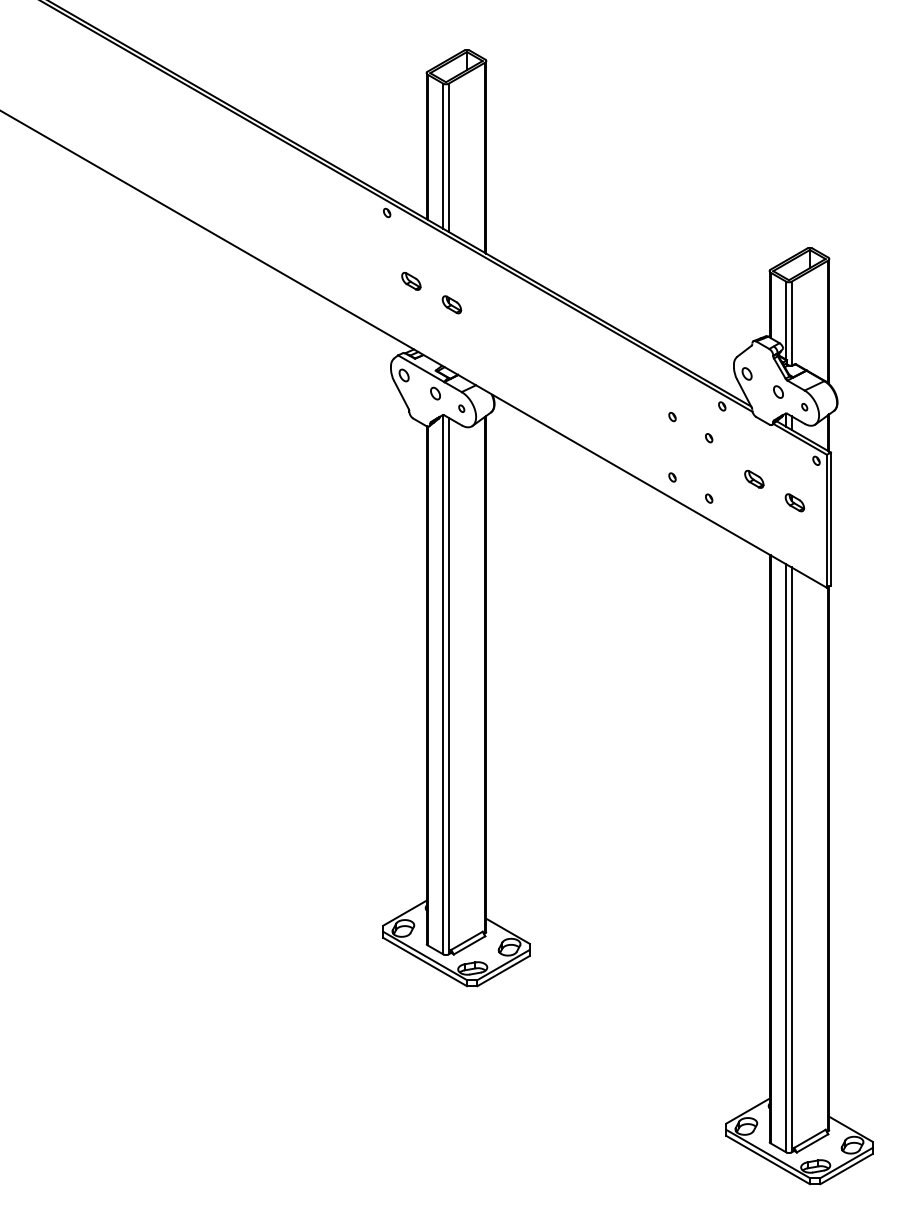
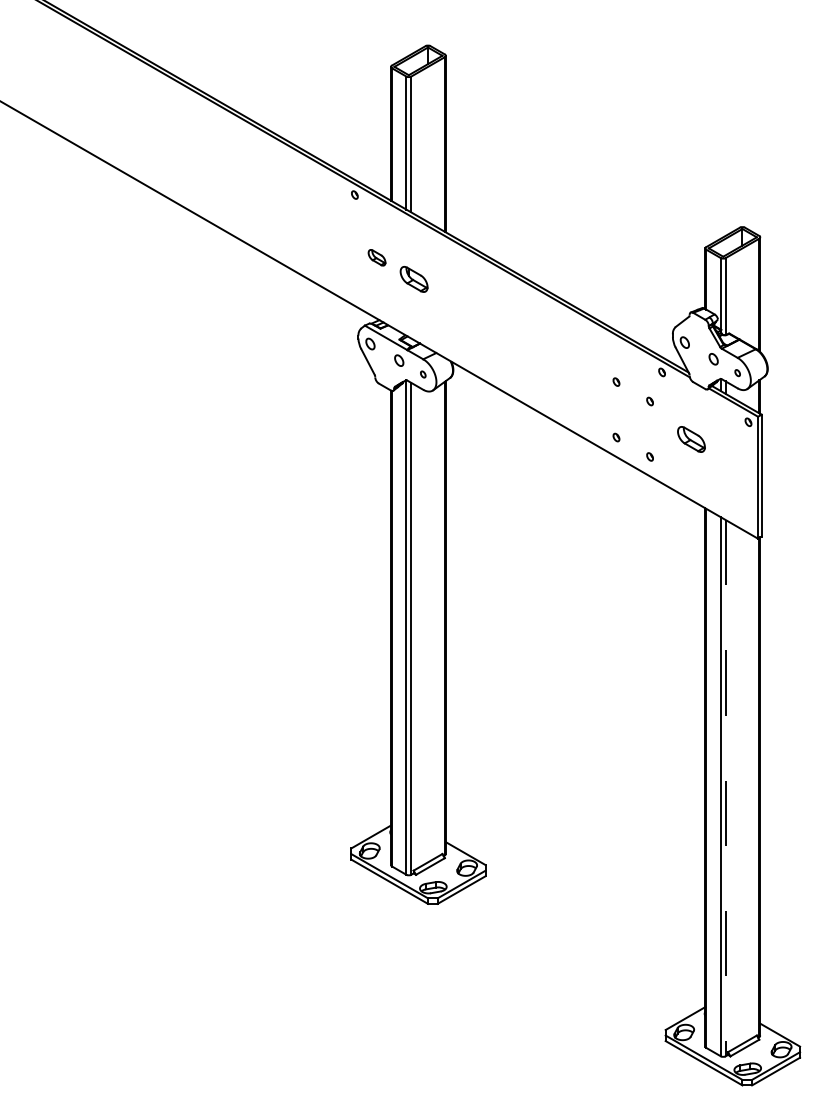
part: (452, 303) -> (414, 278), size x1.6
part: (754, 478) -> (691, 438), size x1.6
part: (794, 502) -> (728, 460), removed
line: (791, 860) -> (725, 788), solid -> dashed

